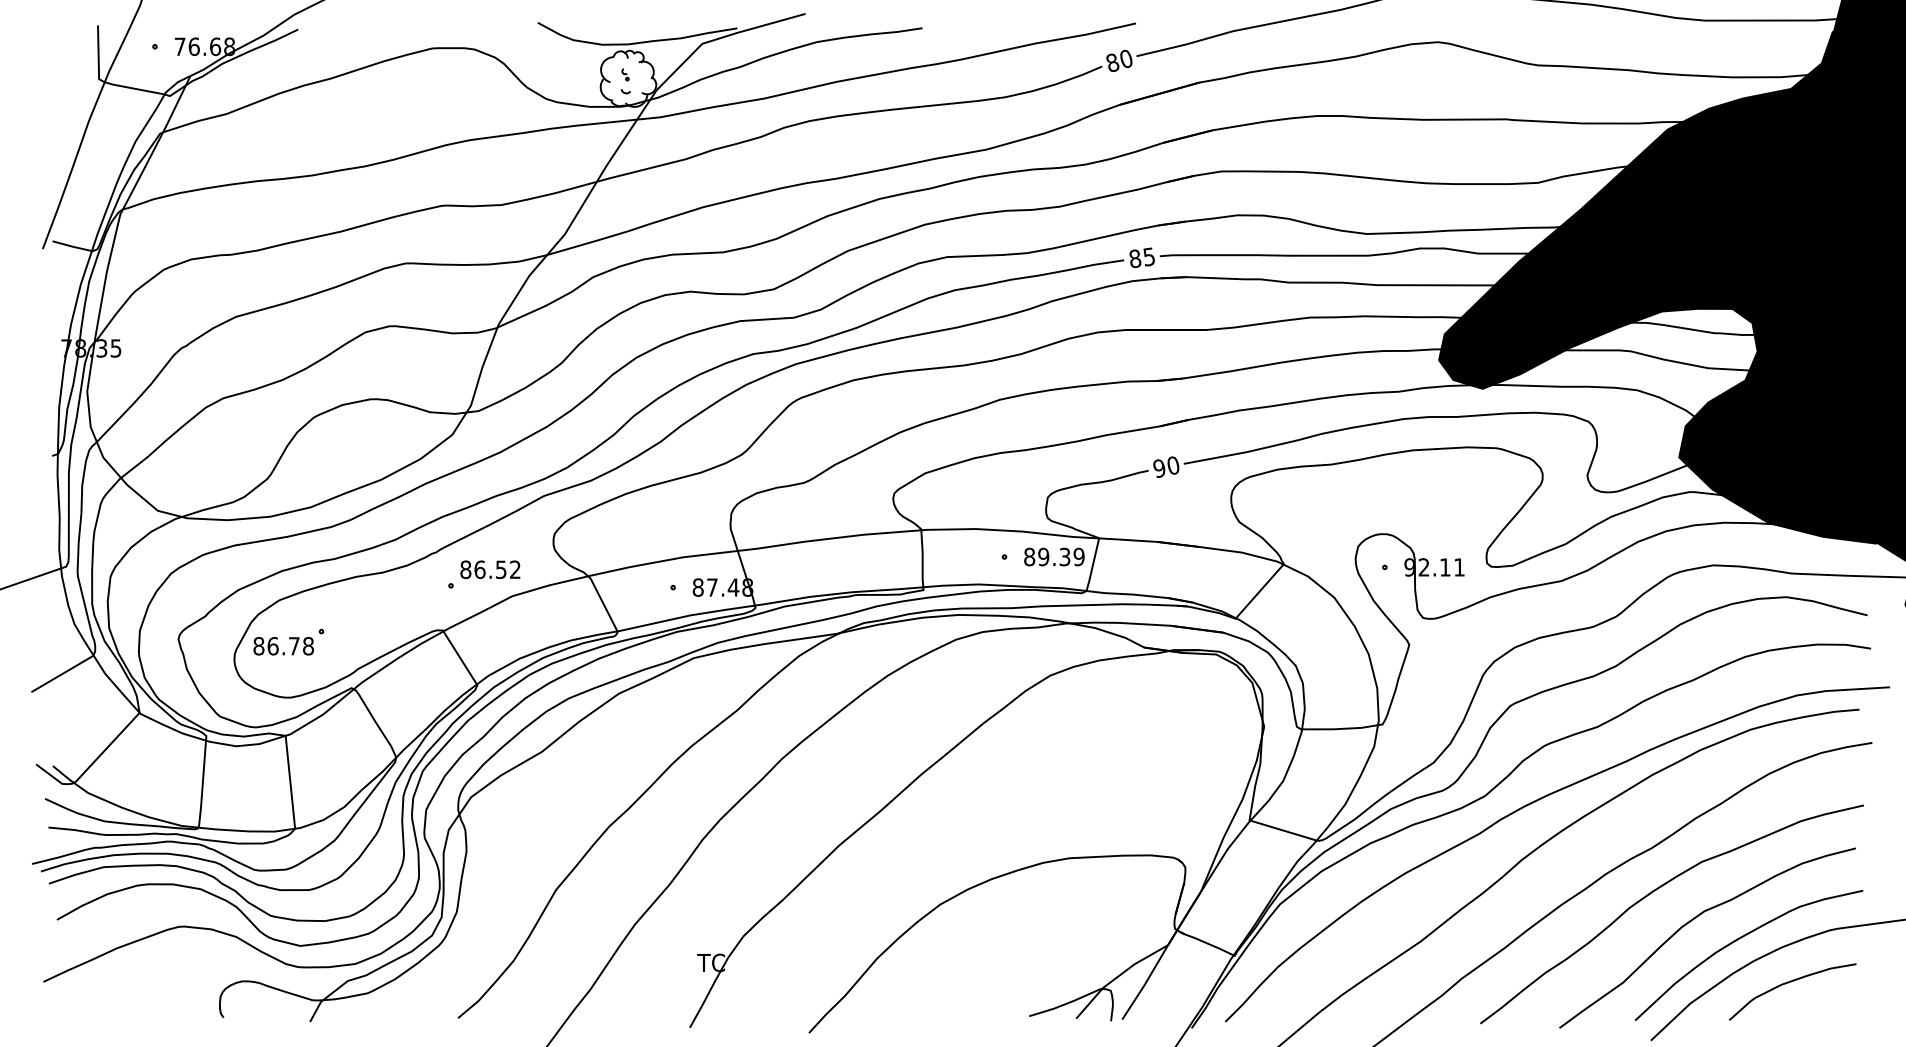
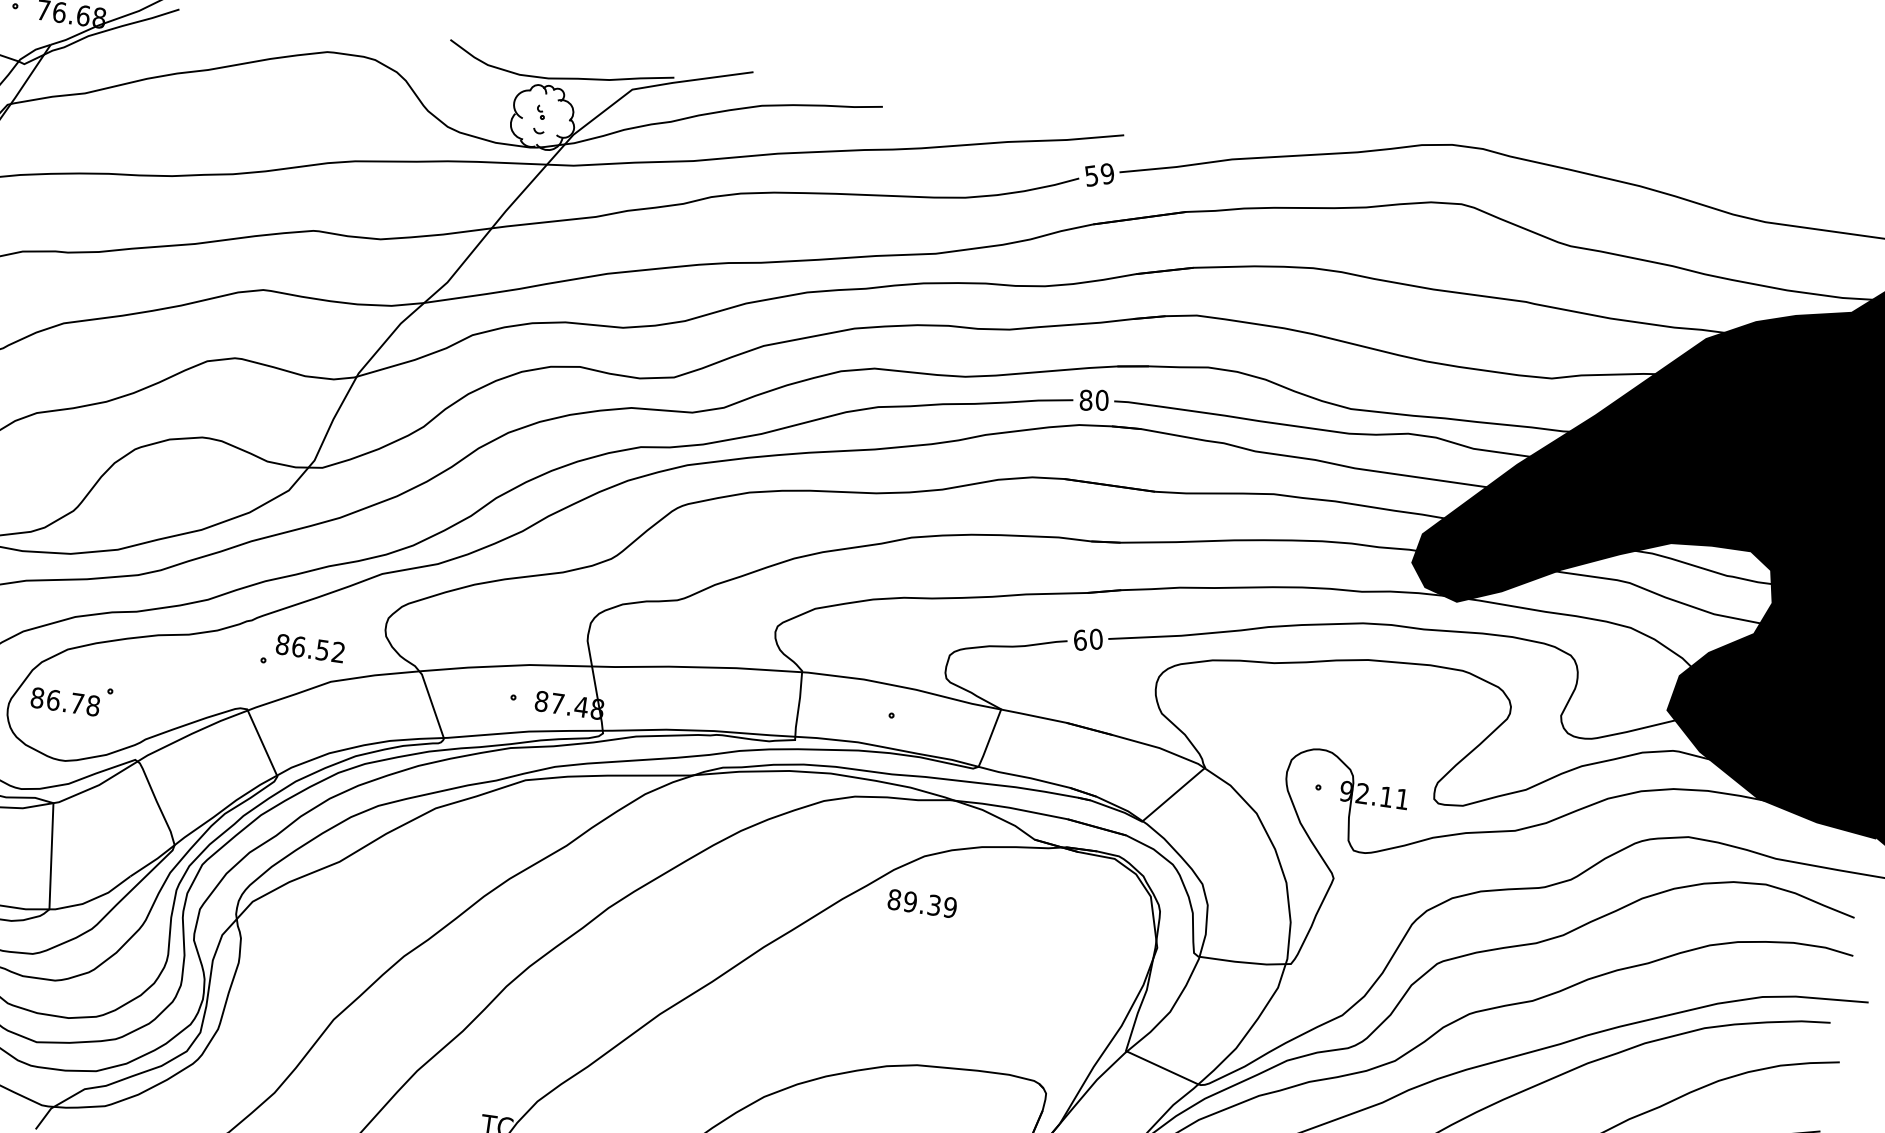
text: (1119, 61) -> (1099, 175), 80 -> 59
text: (1148, 256) -> (1101, 399), 85 -> 80
text: (1159, 468) -> (1080, 640), 90 -> 60
text: (1054, 556) -> (922, 903), moved

